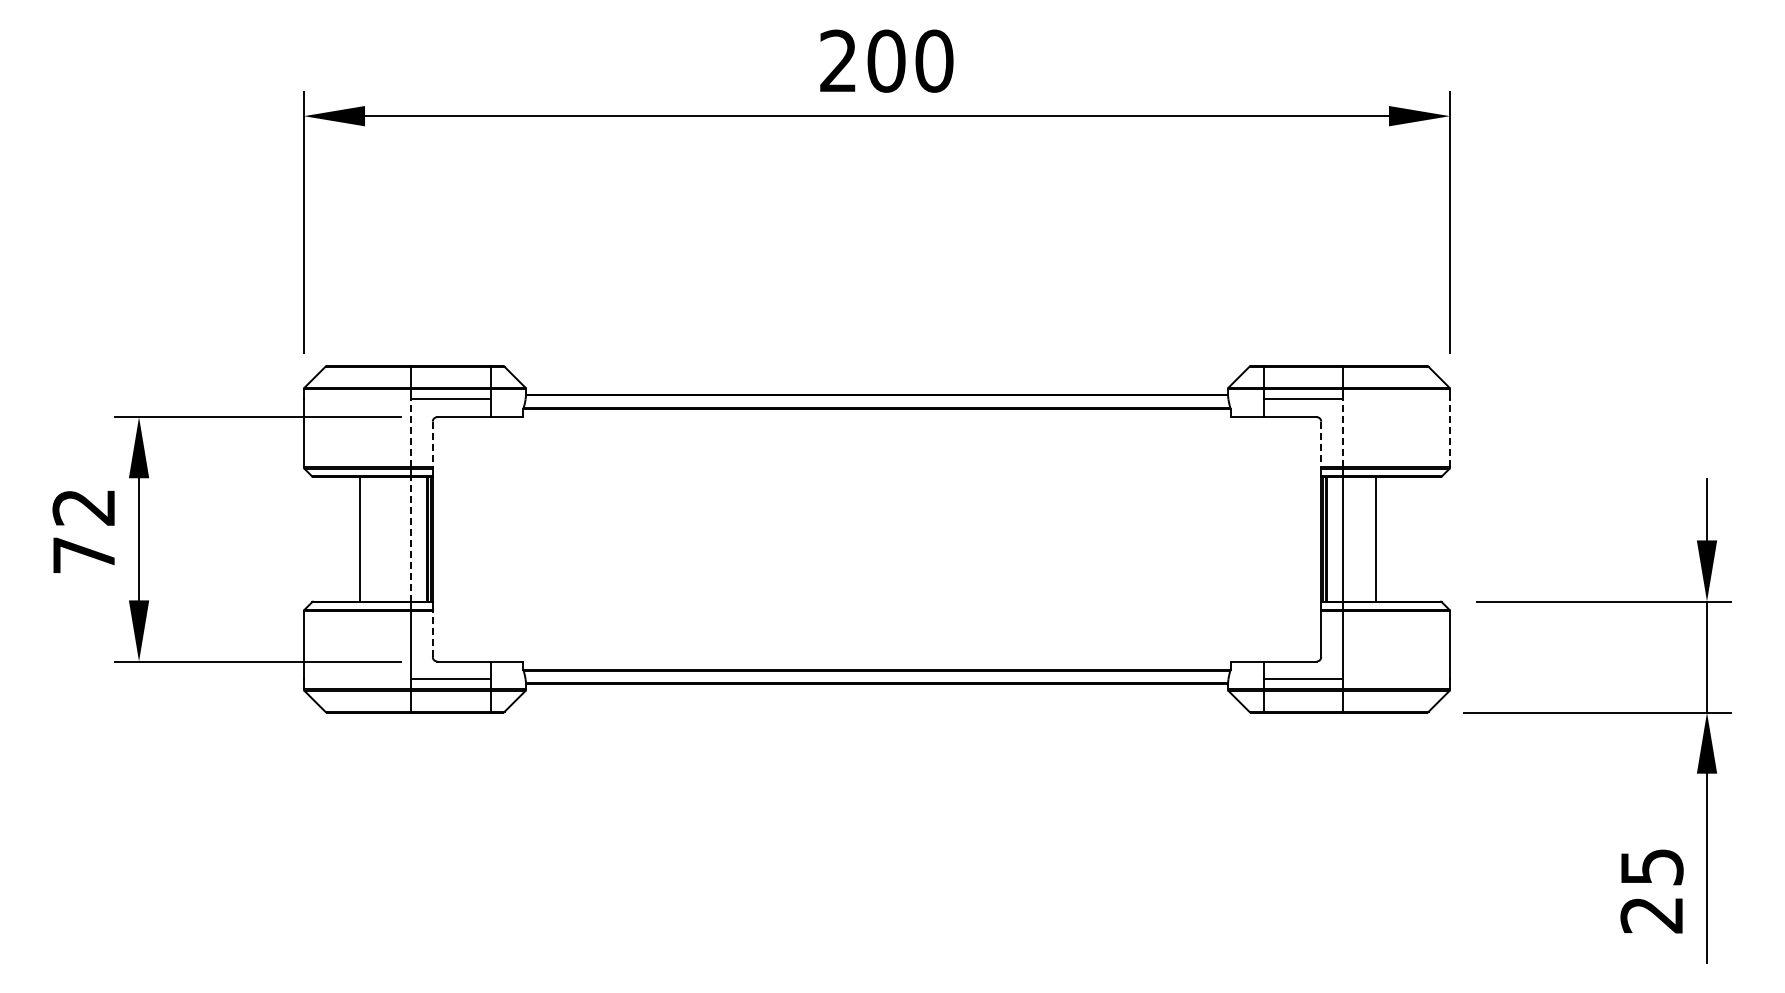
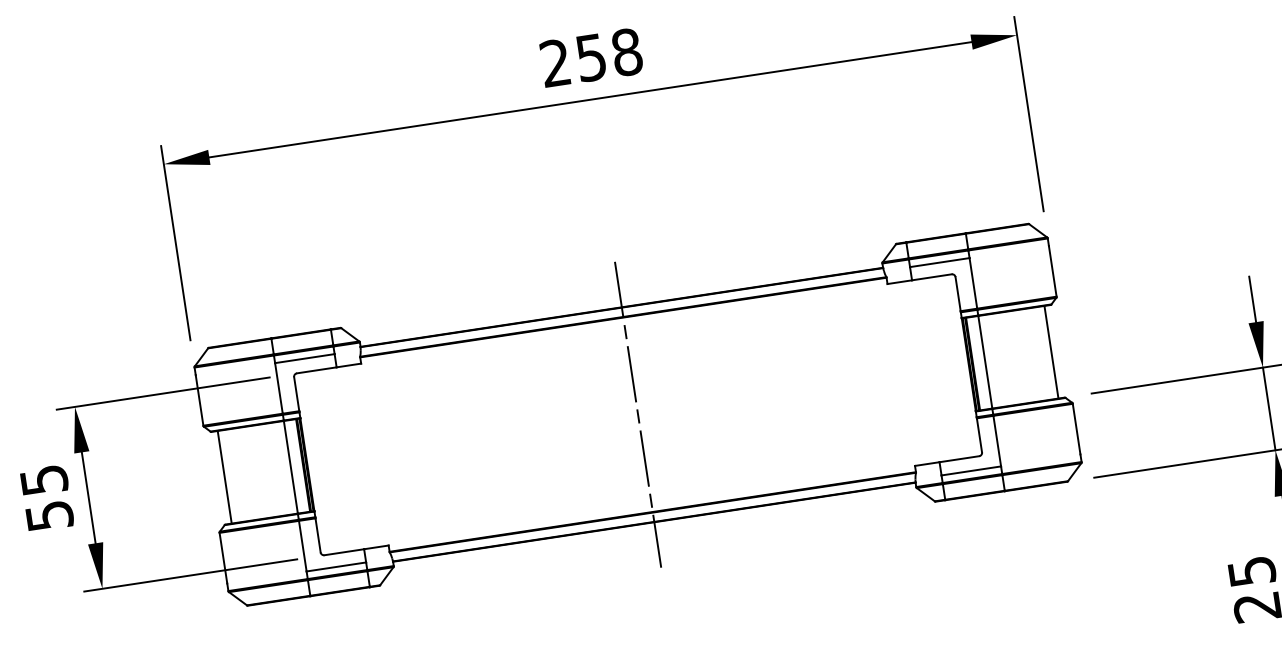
text: (910, 60) -> (609, 54), 200 -> 258
line: (410, 433) -> (278, 388), dashed -> solid
line: (1343, 433) -> (973, 283), dashed -> solid
line: (1450, 433) -> (1053, 271), dashed -> solid
line: (432, 444) -> (296, 394), dashed -> solid
line: (1321, 444) -> (958, 294), dashed -> solid
text: (83, 531) -> (46, 498), 72 -> 55
line: (410, 538) -> (290, 466), dashed -> solid
line: (877, 538) -> (638, 414), added
line: (359, 539) -> (224, 477), moved
line: (1376, 539) -> (1051, 352), moved
line: (432, 634) -> (317, 535), dashed -> solid

